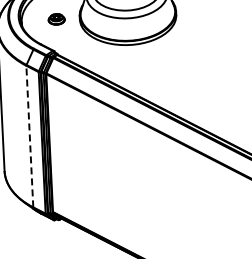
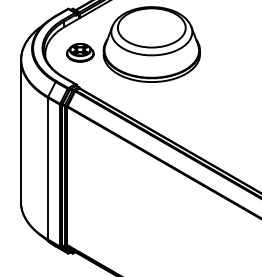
part: (56, 18) -> (80, 52), size x1.67
line: (29, 136) -> (47, 168), dashed -> solid

